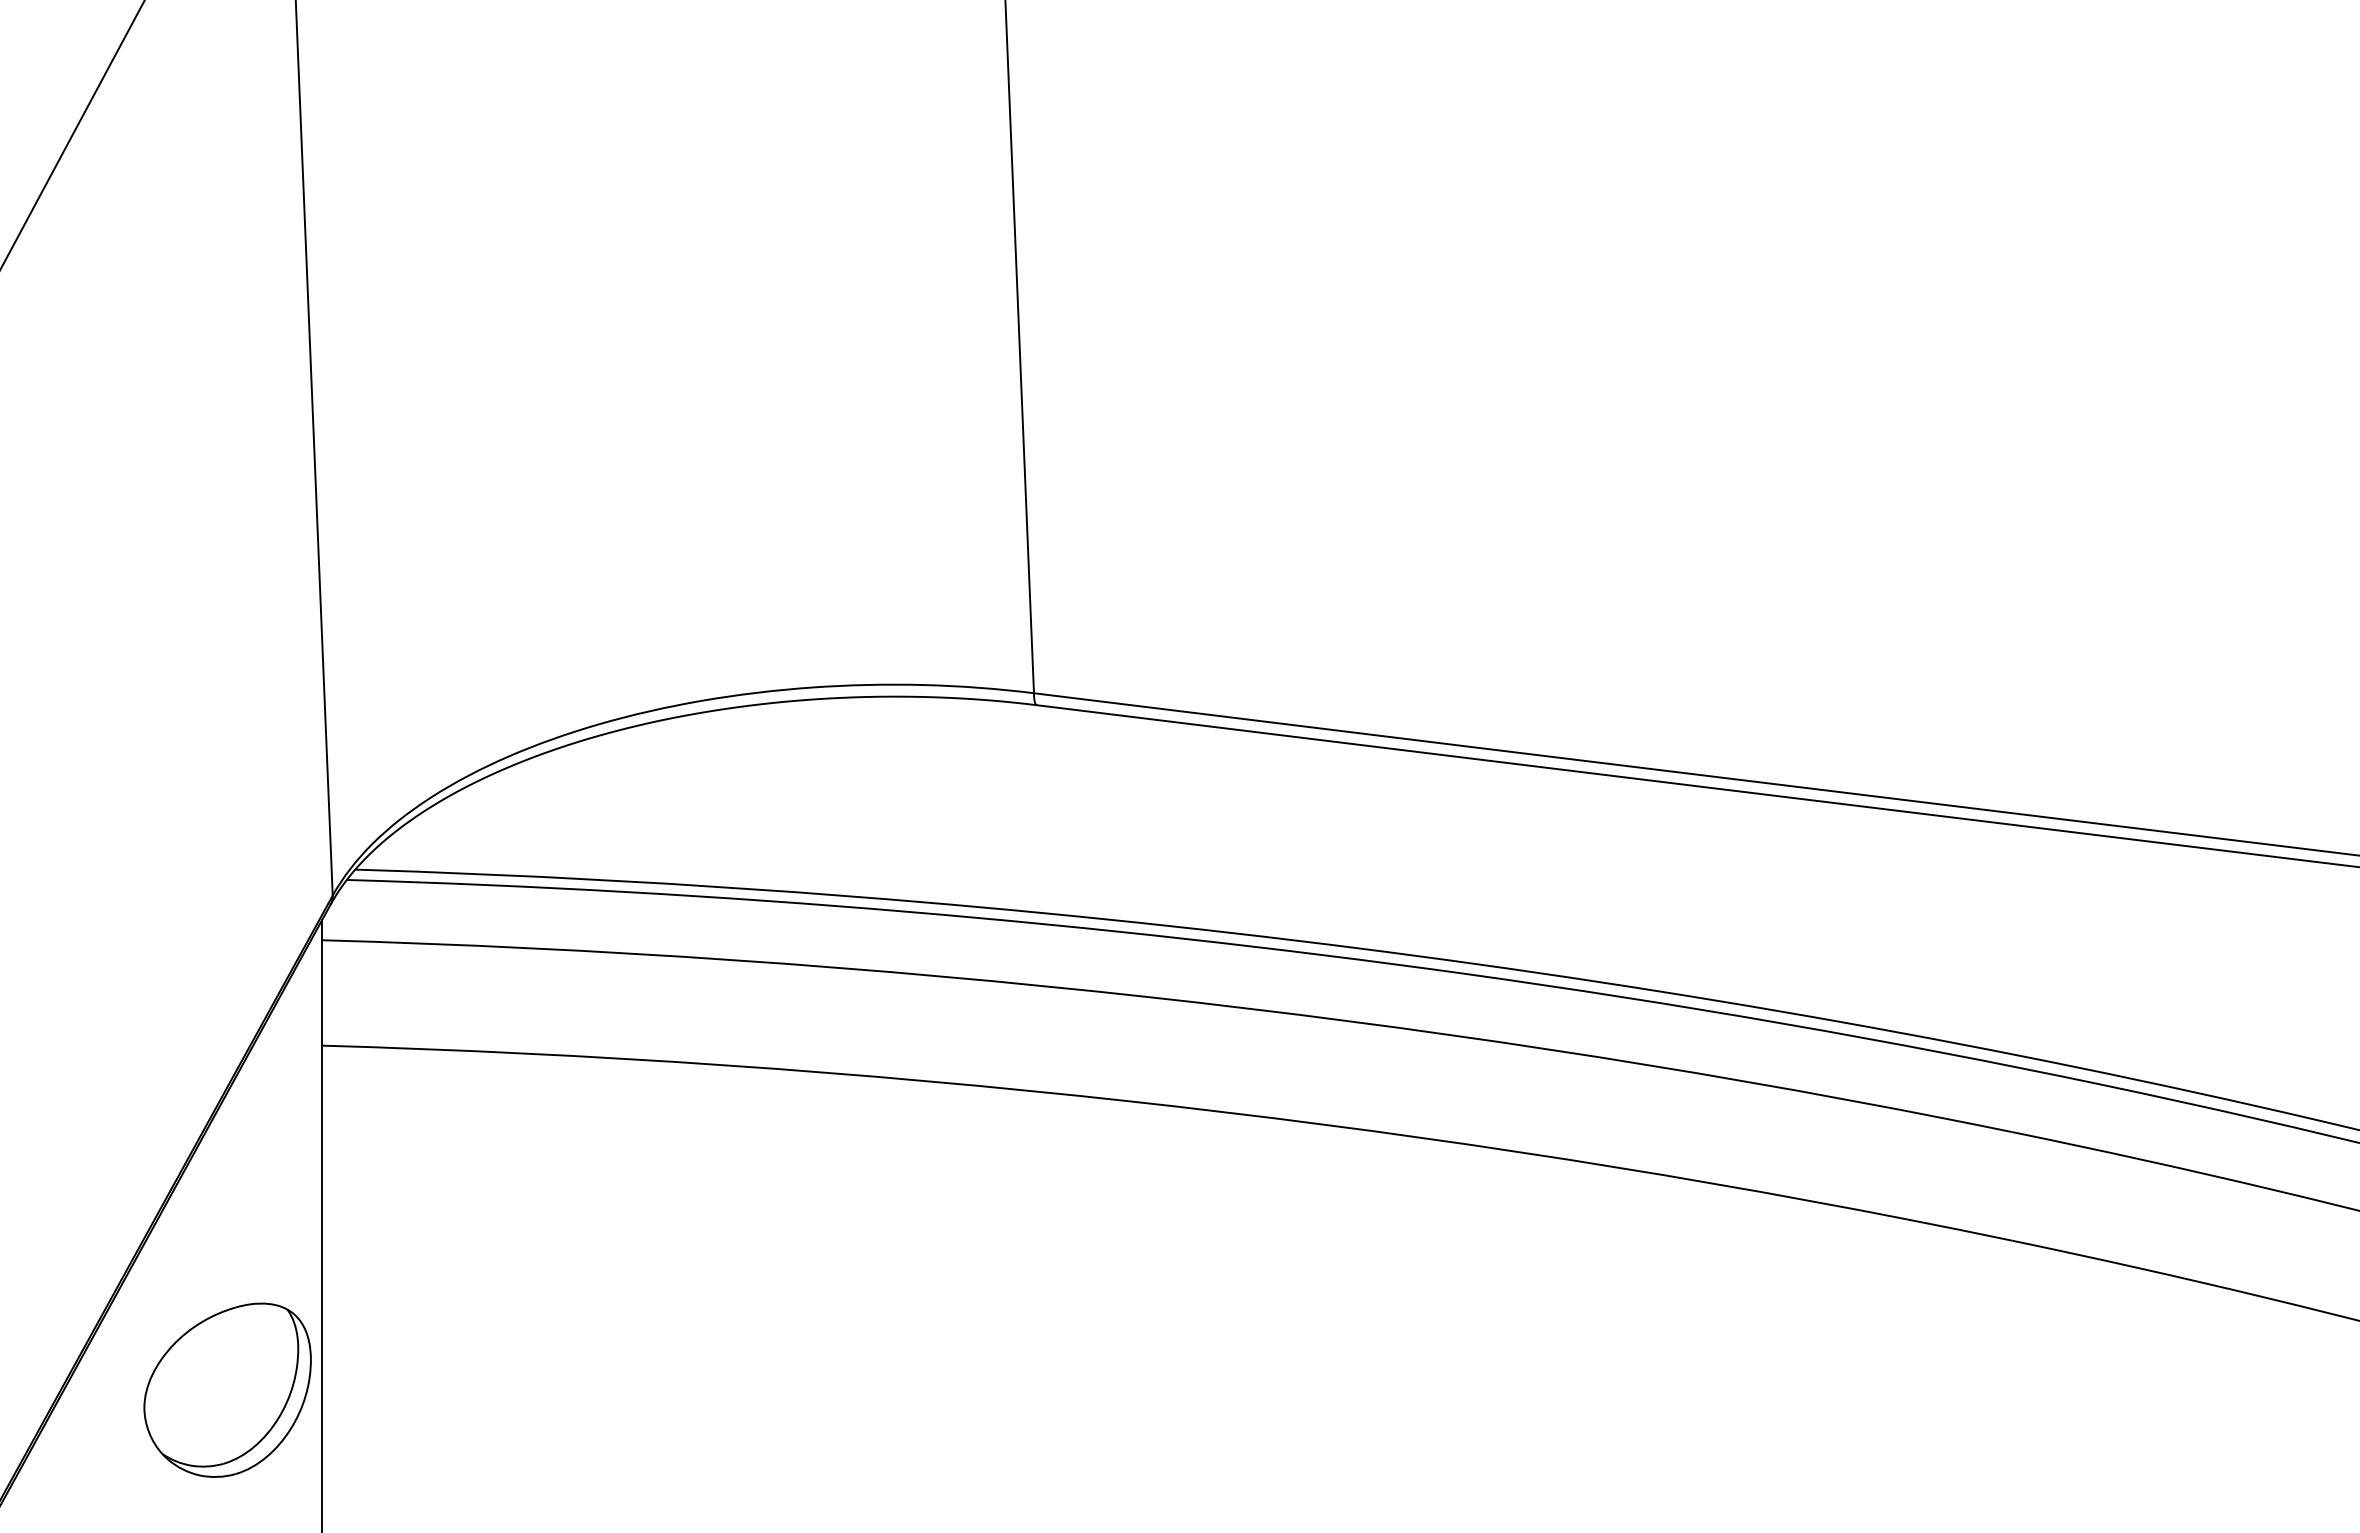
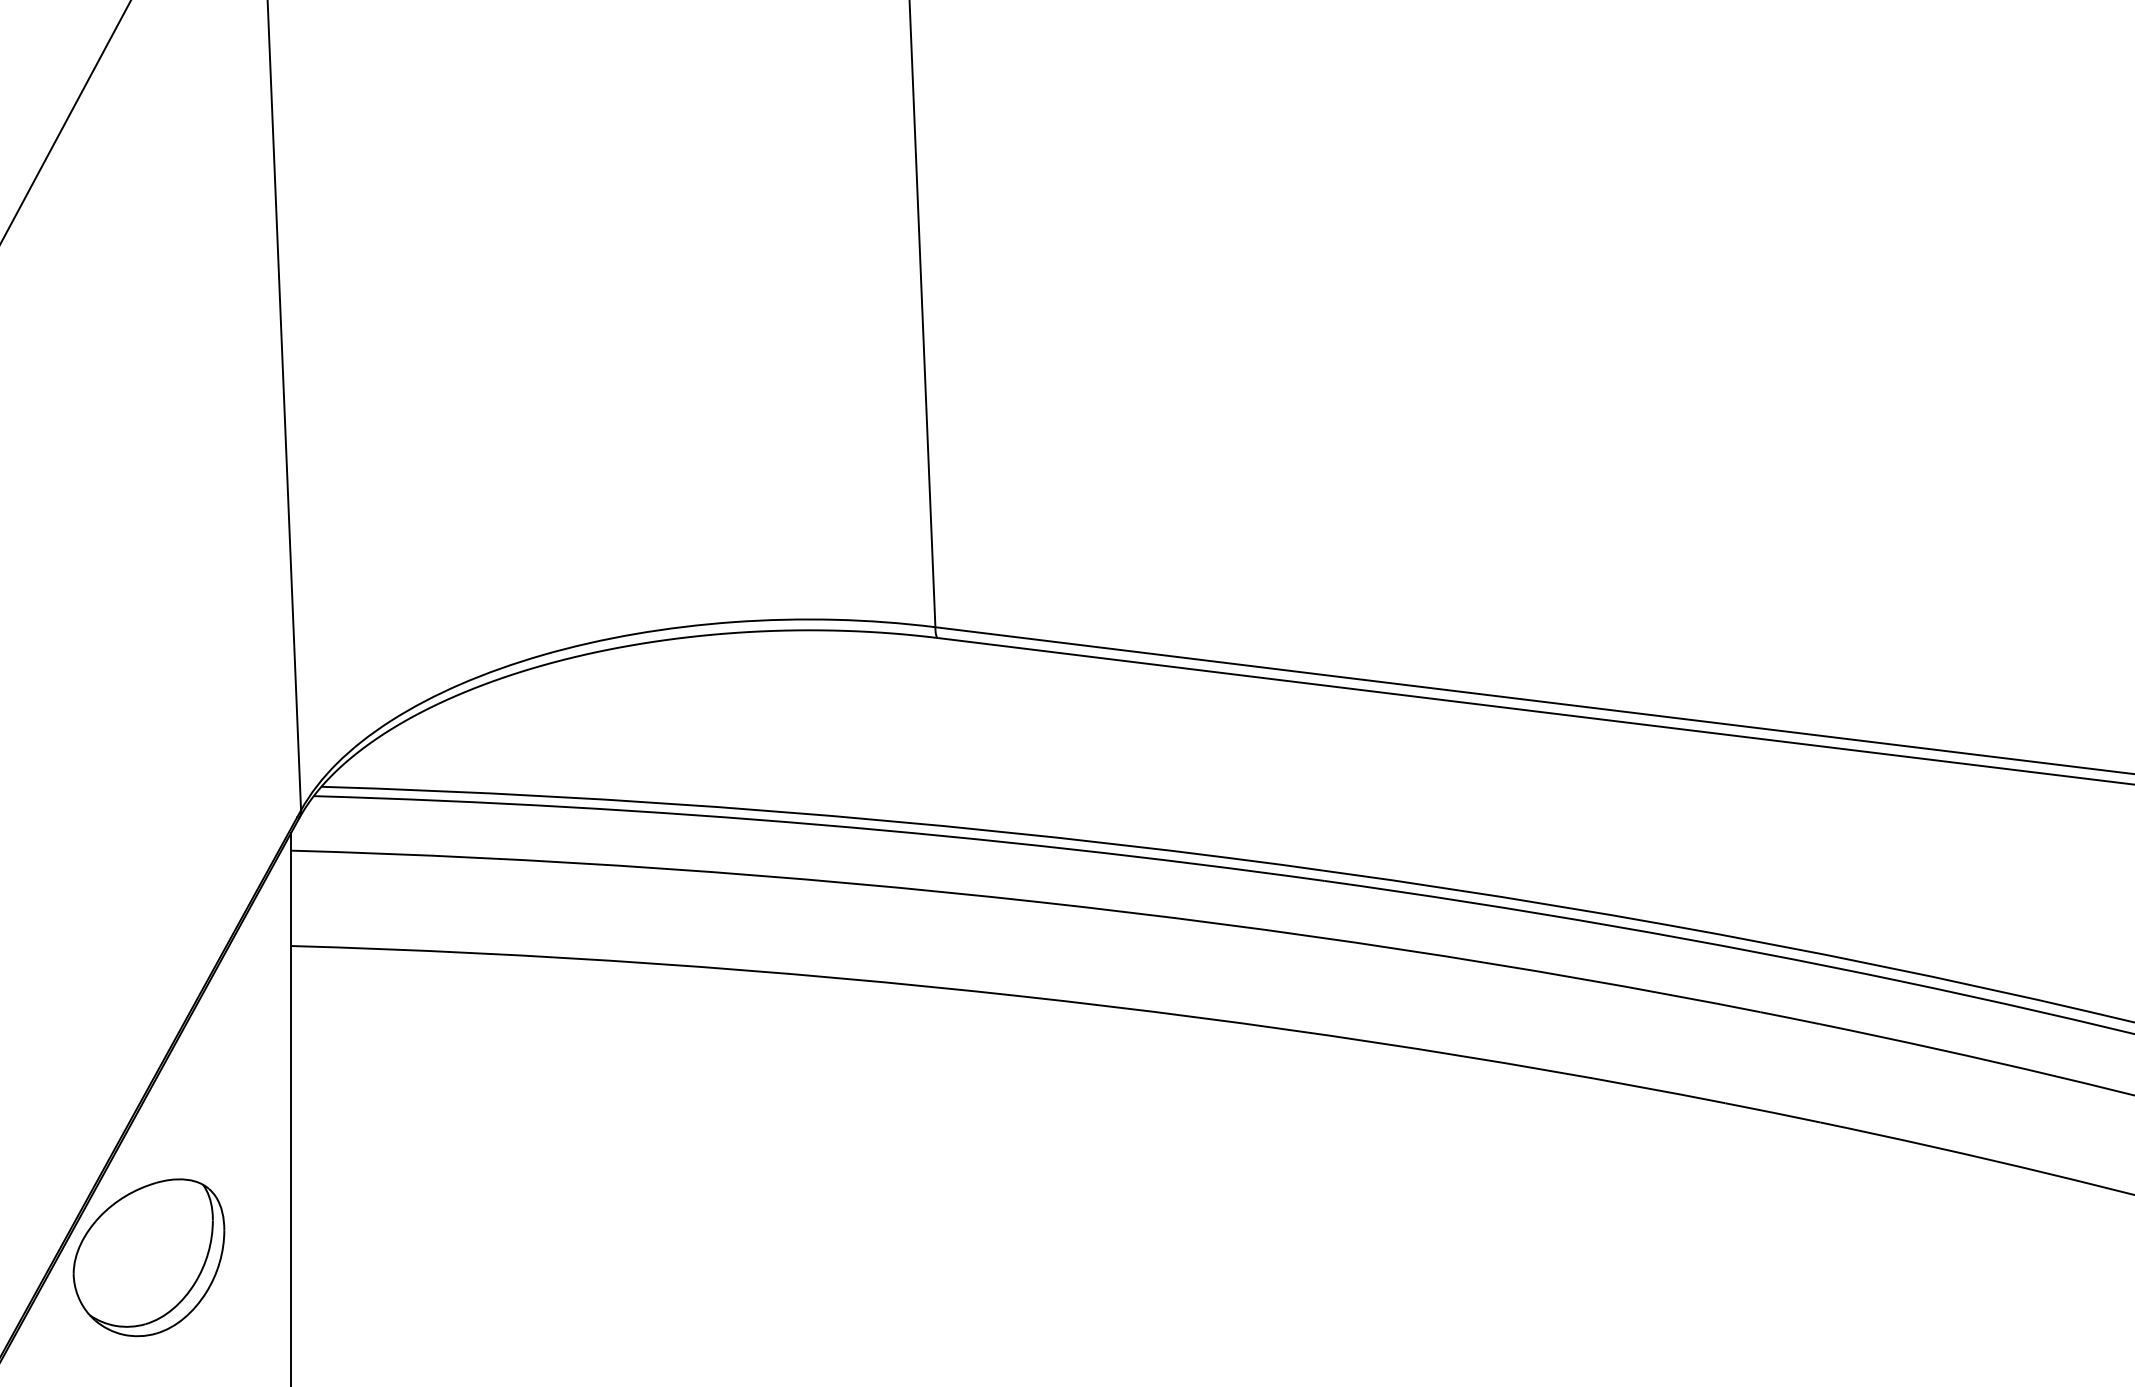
part: (227, 1389) -> (148, 1257), moved

